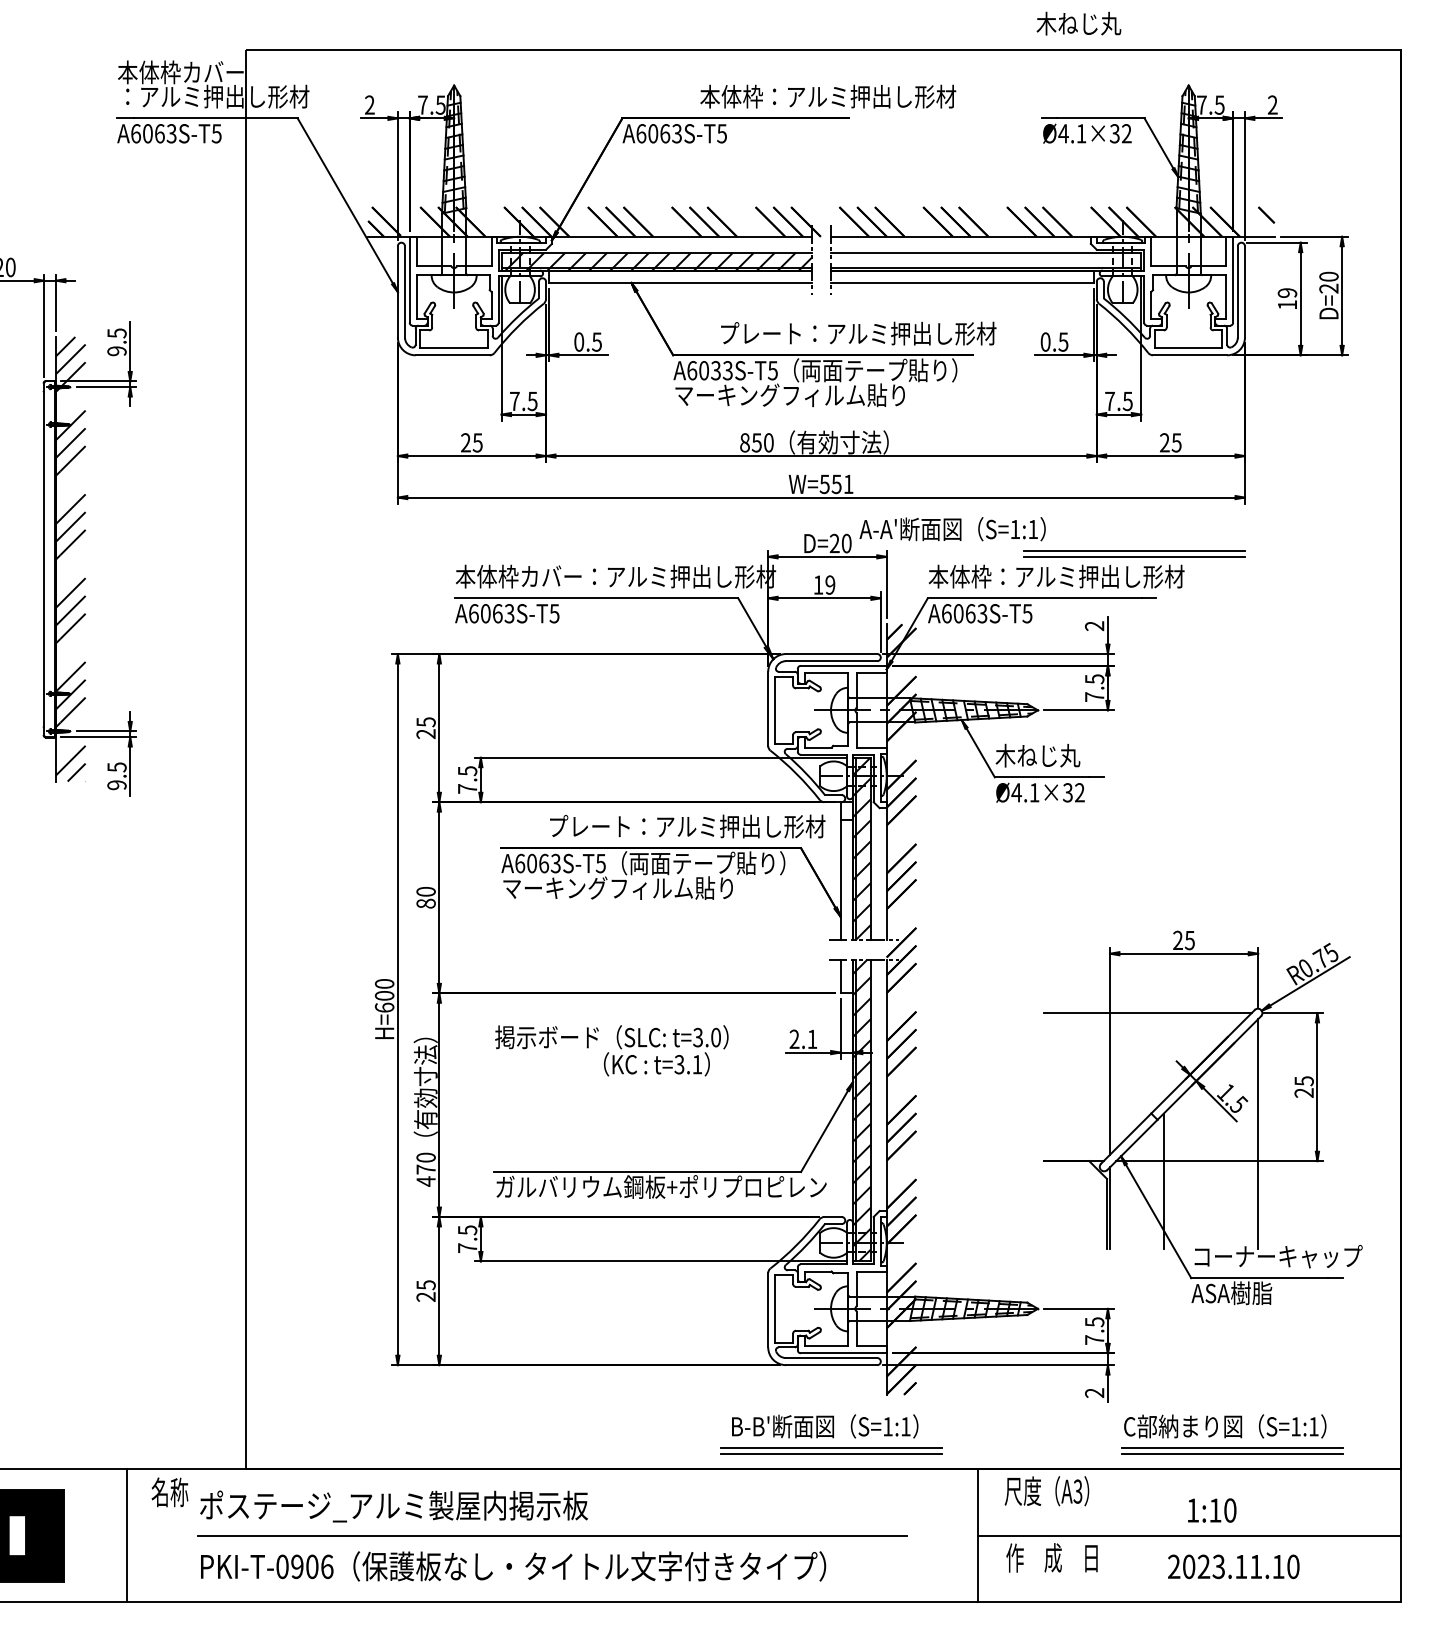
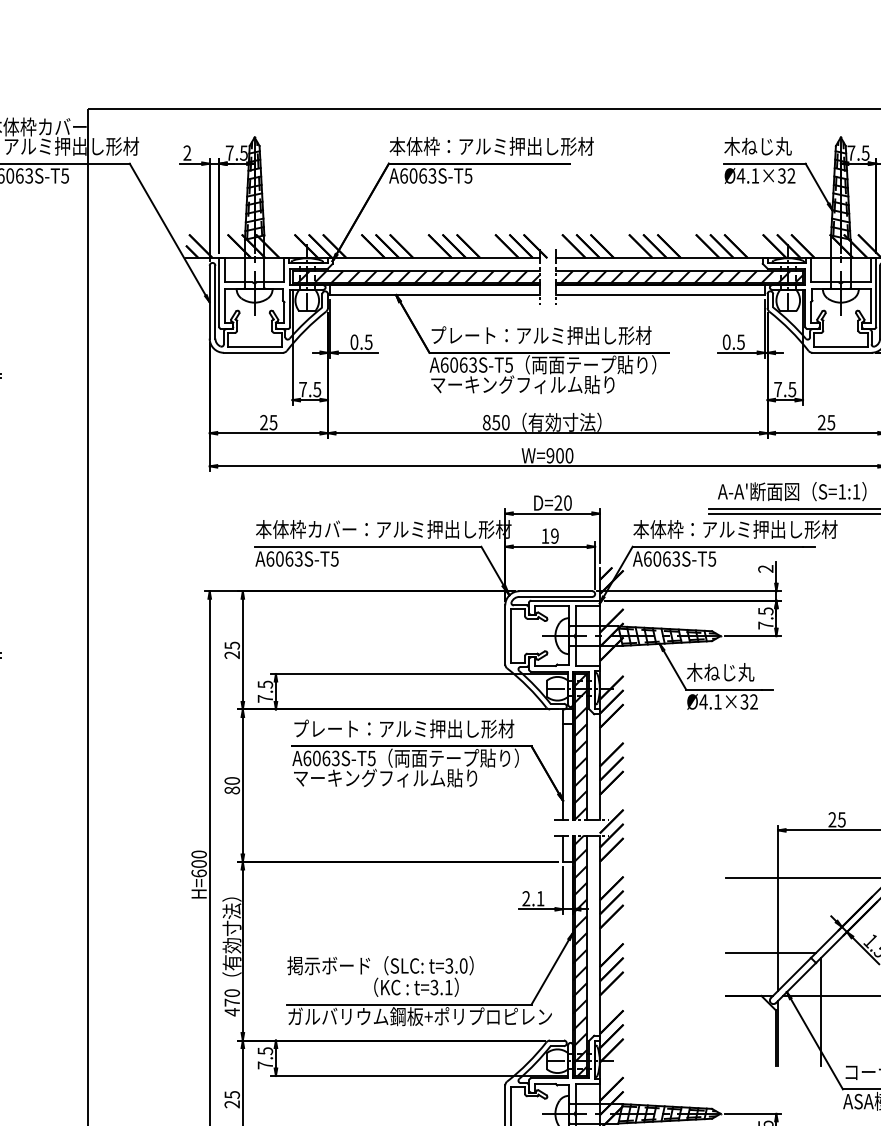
text: (1078, 23) -> (757, 146), moved
text: (828, 96) -> (491, 146), moved
hatch: (986, 261) -> (679, 277), added
text: (858, 333) -> (541, 335), moved
text: (716, 370) -> (464, 364), A6033S-T5 -> A6063S-T5
text: (836, 484) -> (559, 455), W=551 -> W=900
text: (952, 529) -> (792, 491), moved
text: (687, 826) -> (404, 728), moved
text: (611, 1050) -> (380, 976), moved
line: (1100, 1107) -> (770, 953), added

